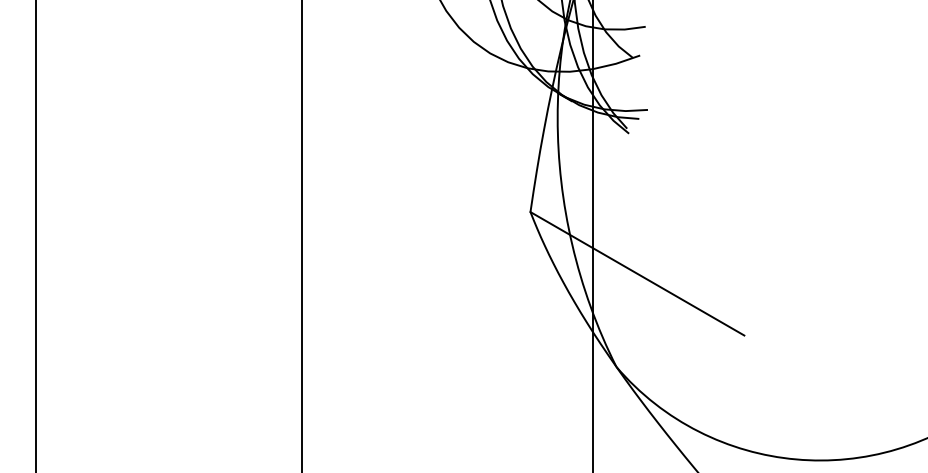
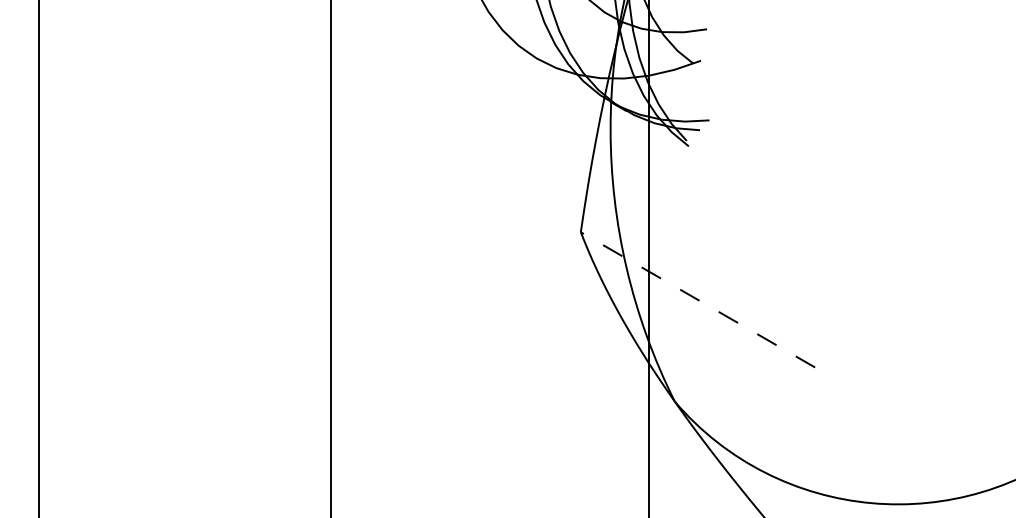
line: (636, 273) -> (697, 299), solid -> dashed

